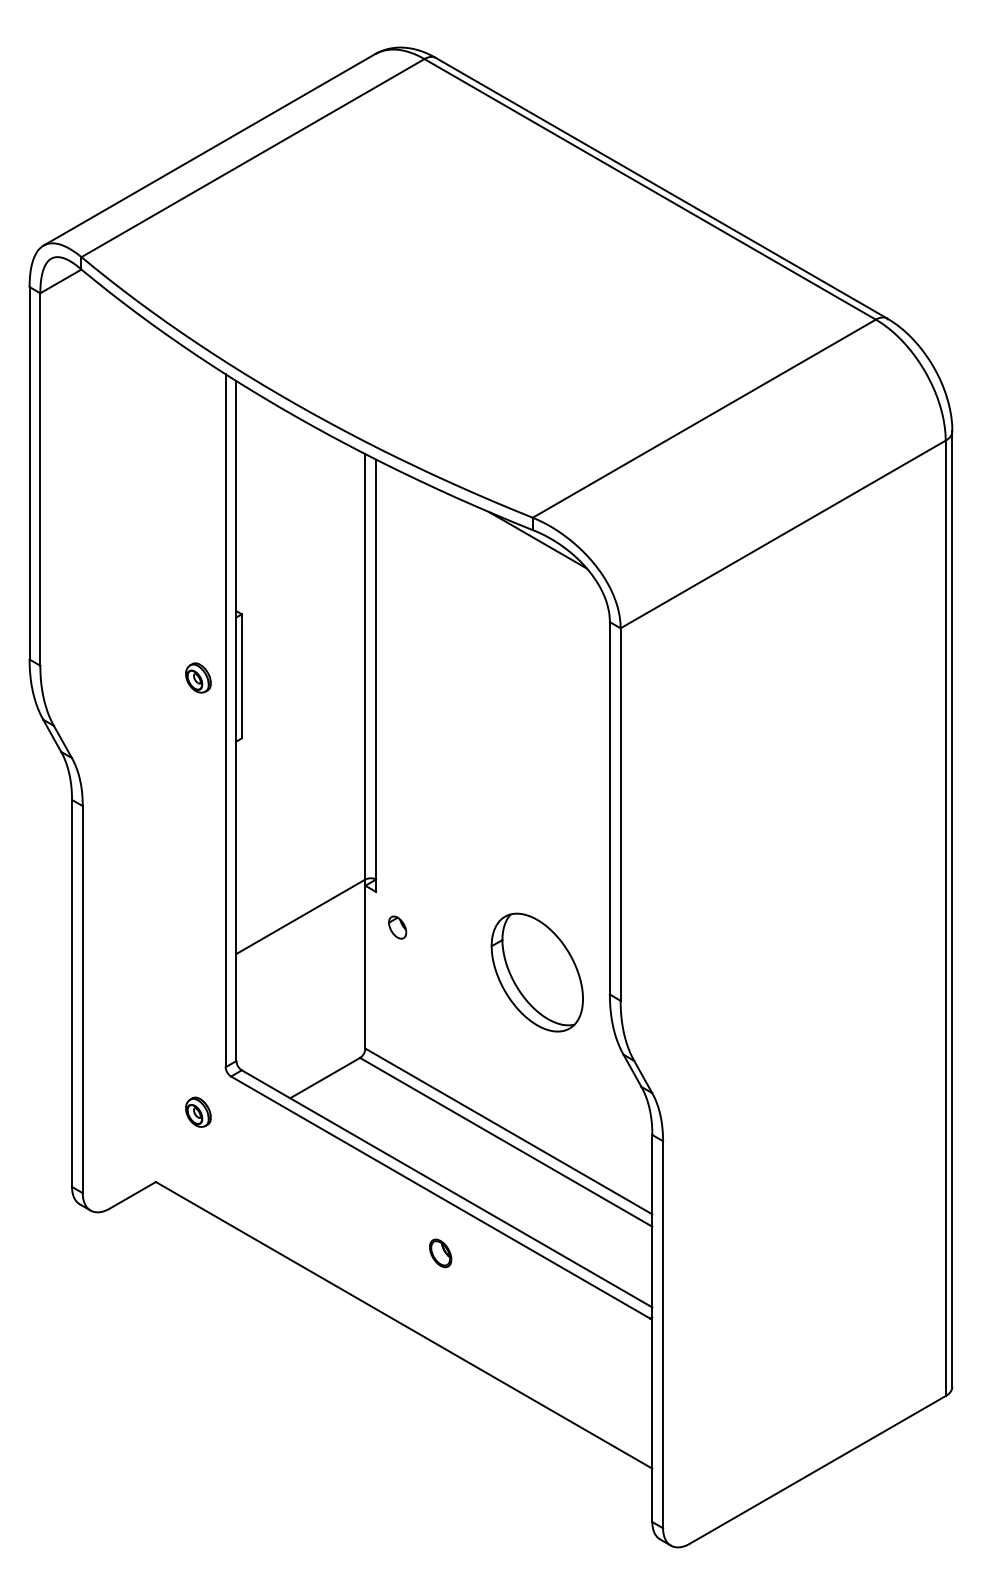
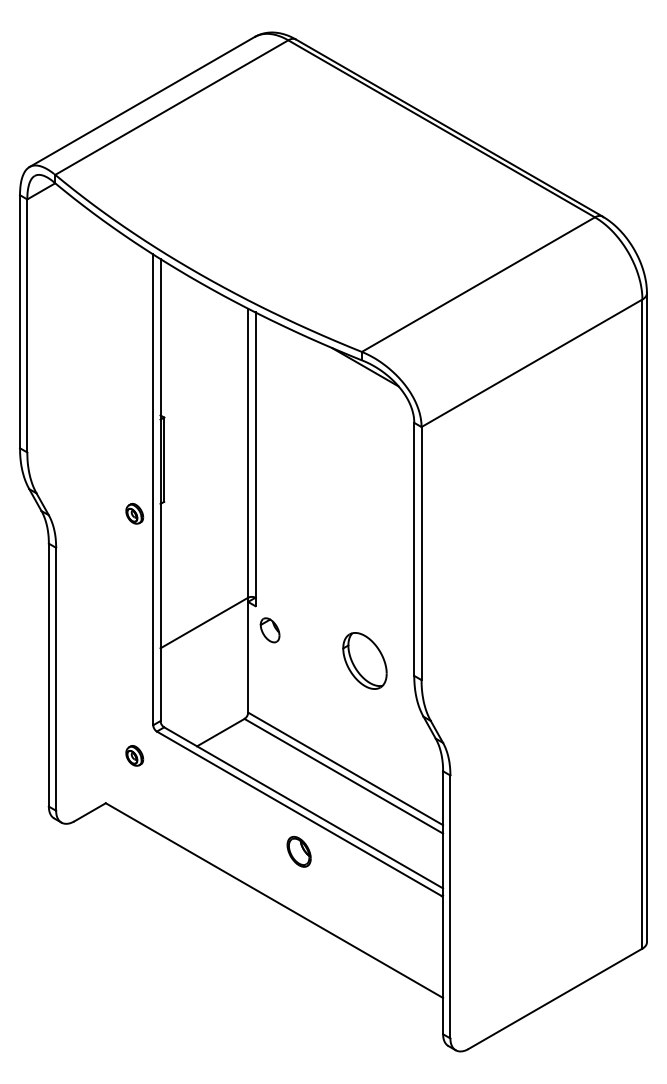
part: (198, 677) -> (134, 513), moved
part: (396, 927) -> (269, 630), size x1.6
part: (536, 971) -> (364, 660), size x0.7
part: (440, 1253) -> (299, 851), size x1.6

